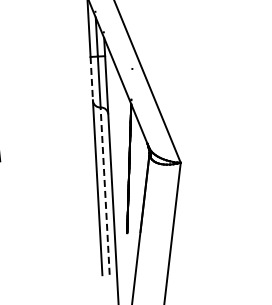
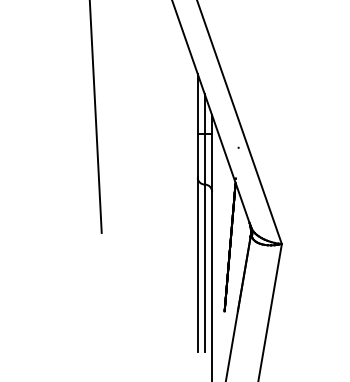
line: (91, 78) -> (197, 155), dashed -> solid
line: (104, 191) -> (204, 268), dashed -> solid

